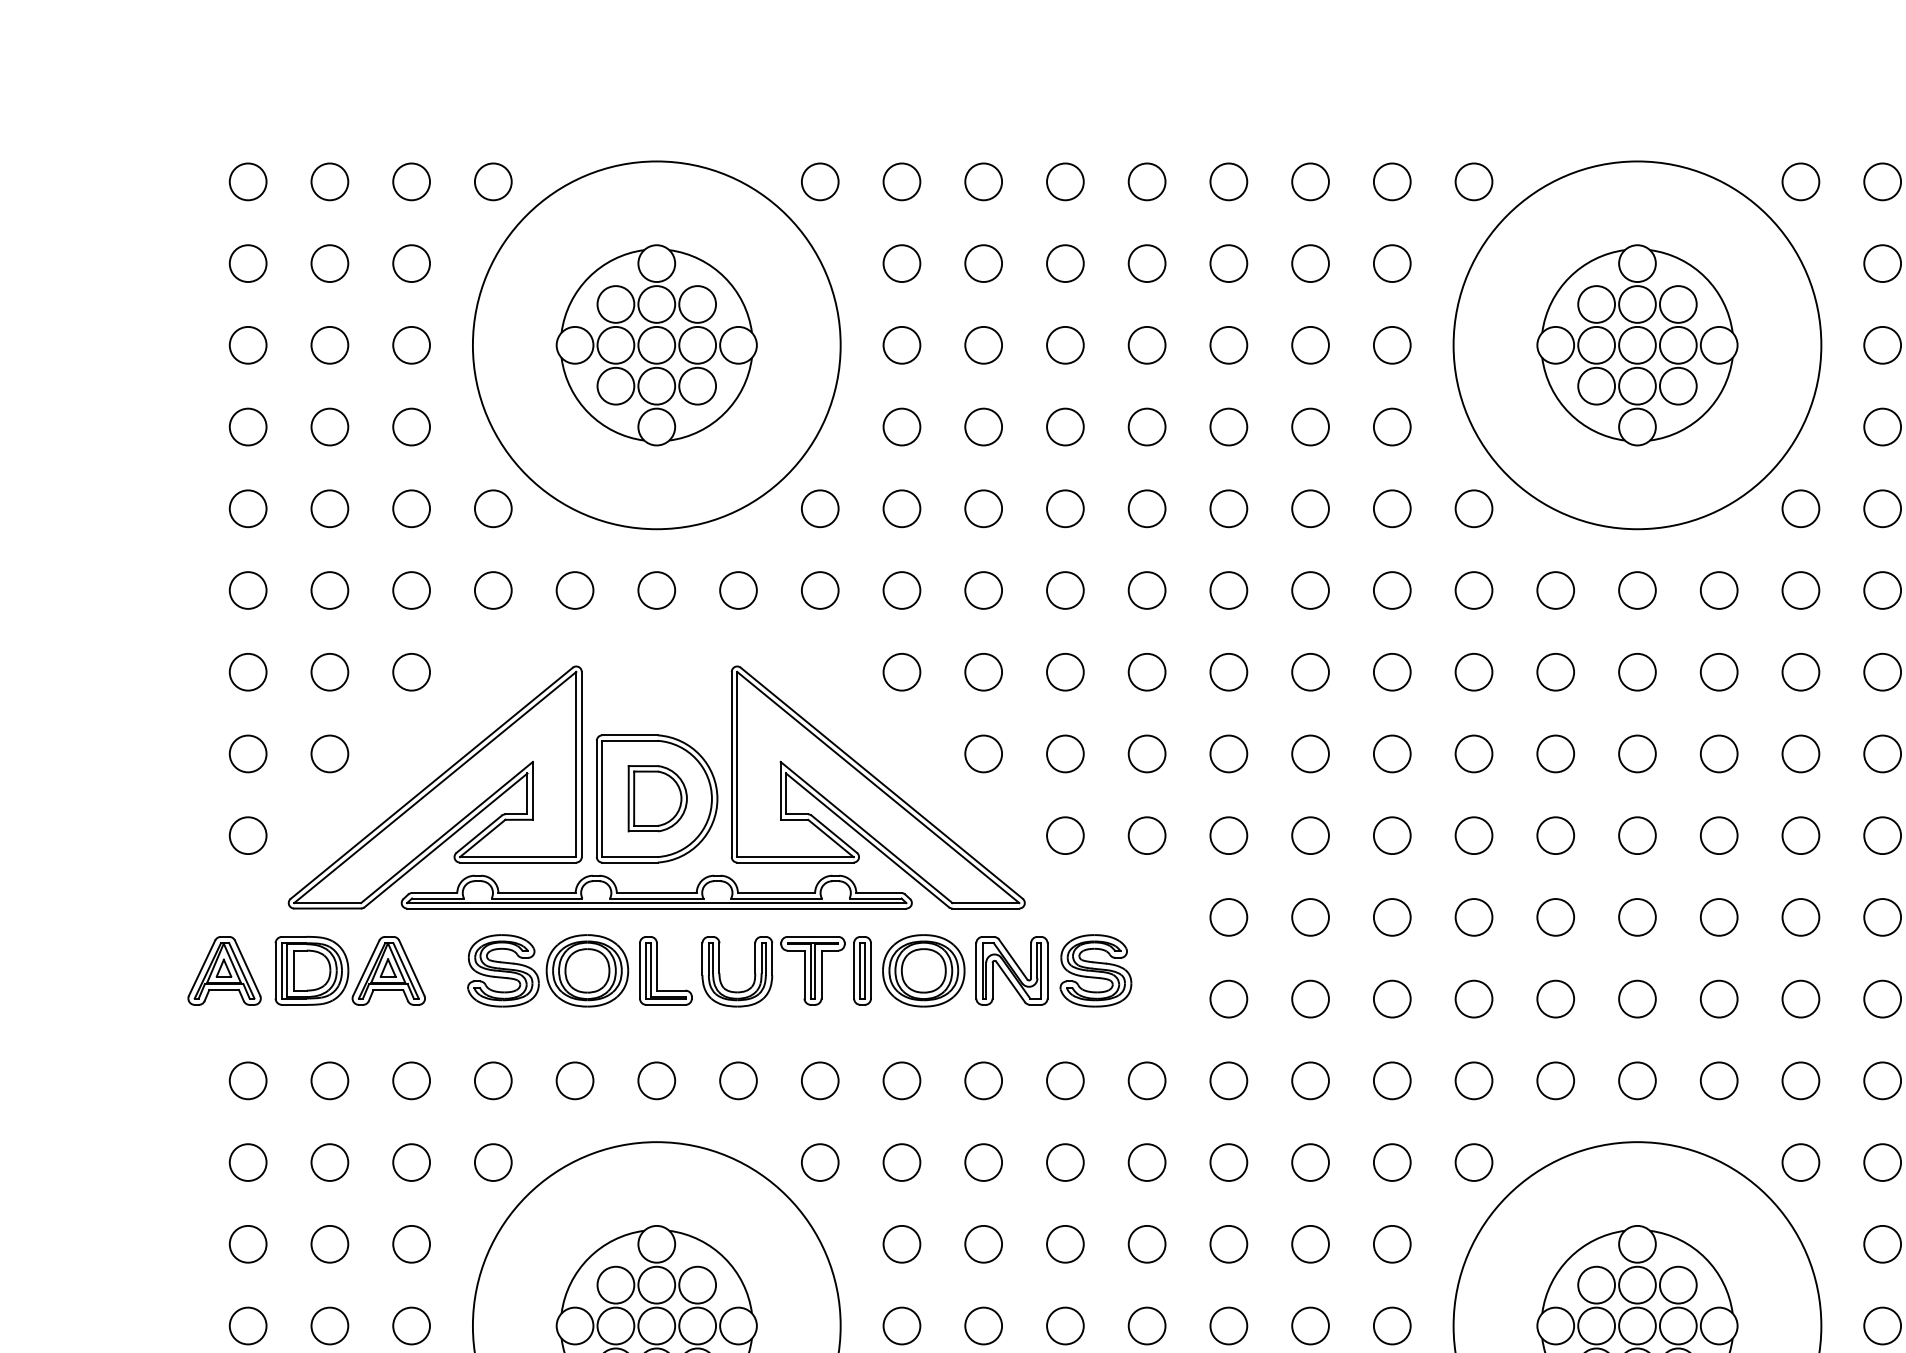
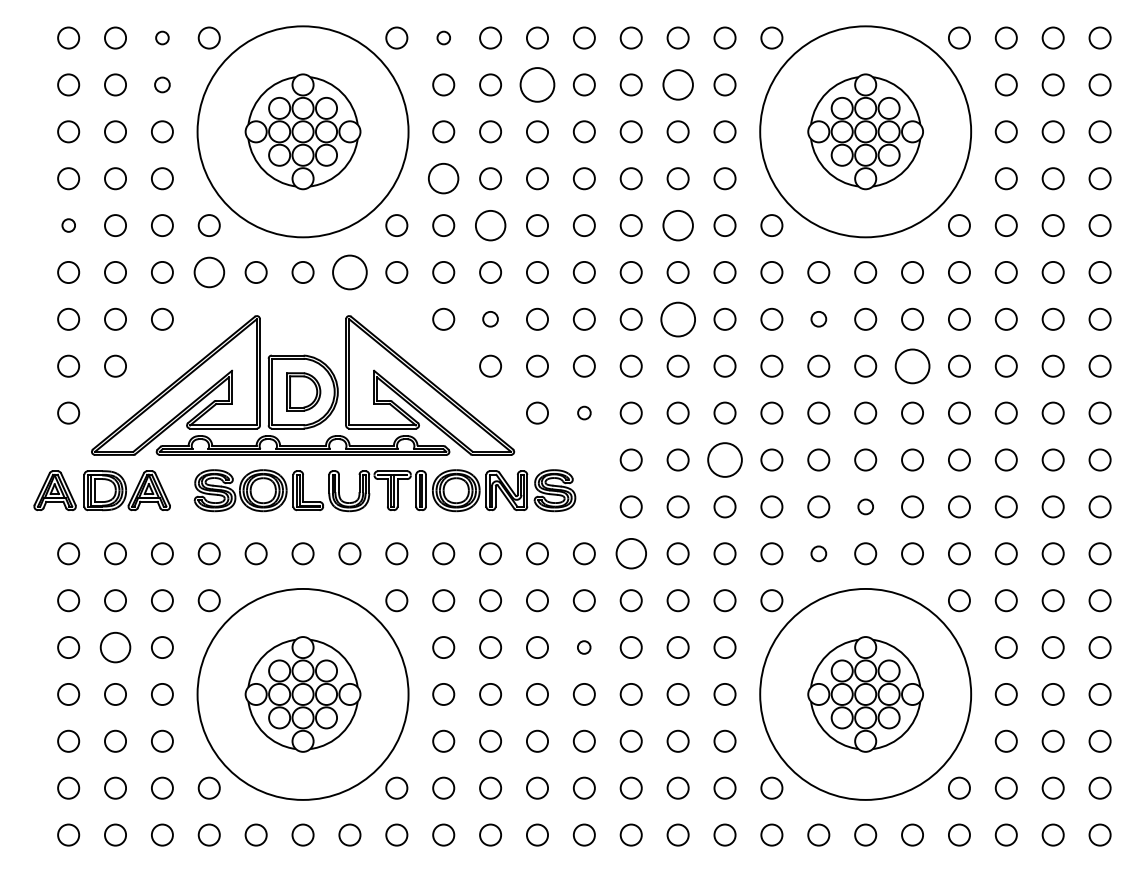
circle: (411, 180) -> (162, 37), size x0.6
circle: (901, 180) -> (443, 37), size x0.6
circle: (411, 262) -> (162, 84), size x0.7
circle: (1065, 262) -> (537, 84), size x1.6
circle: (1309, 262) -> (677, 84), size x1.4
circle: (901, 426) -> (443, 178), size x1.4
circle: (247, 508) -> (68, 225), size x0.6
circle: (983, 508) -> (490, 225), size x1.4
circle: (1309, 508) -> (677, 225), size x1.4
circle: (491, 590) -> (208, 272), size x1.4
circle: (737, 590) -> (349, 272), size x1.6
circle: (983, 670) -> (490, 318), size x0.7
circle: (1309, 670) -> (677, 318), size x1.6
circle: (1555, 670) -> (818, 318), size x0.7
circle: (1719, 752) -> (912, 365), size x1.6
circle: (1147, 834) -> (584, 412), size x0.6
circle: (1391, 916) -> (724, 459), size x1.6
circle: (1637, 998) -> (865, 506), size x0.7
circle: (1227, 1080) -> (630, 553), size x1.4
circle: (1555, 1080) -> (818, 553), size x0.7
circle: (329, 1244) -> (115, 647), size x1.4
circle: (1145, 1244) -> (583, 647), size x0.6

